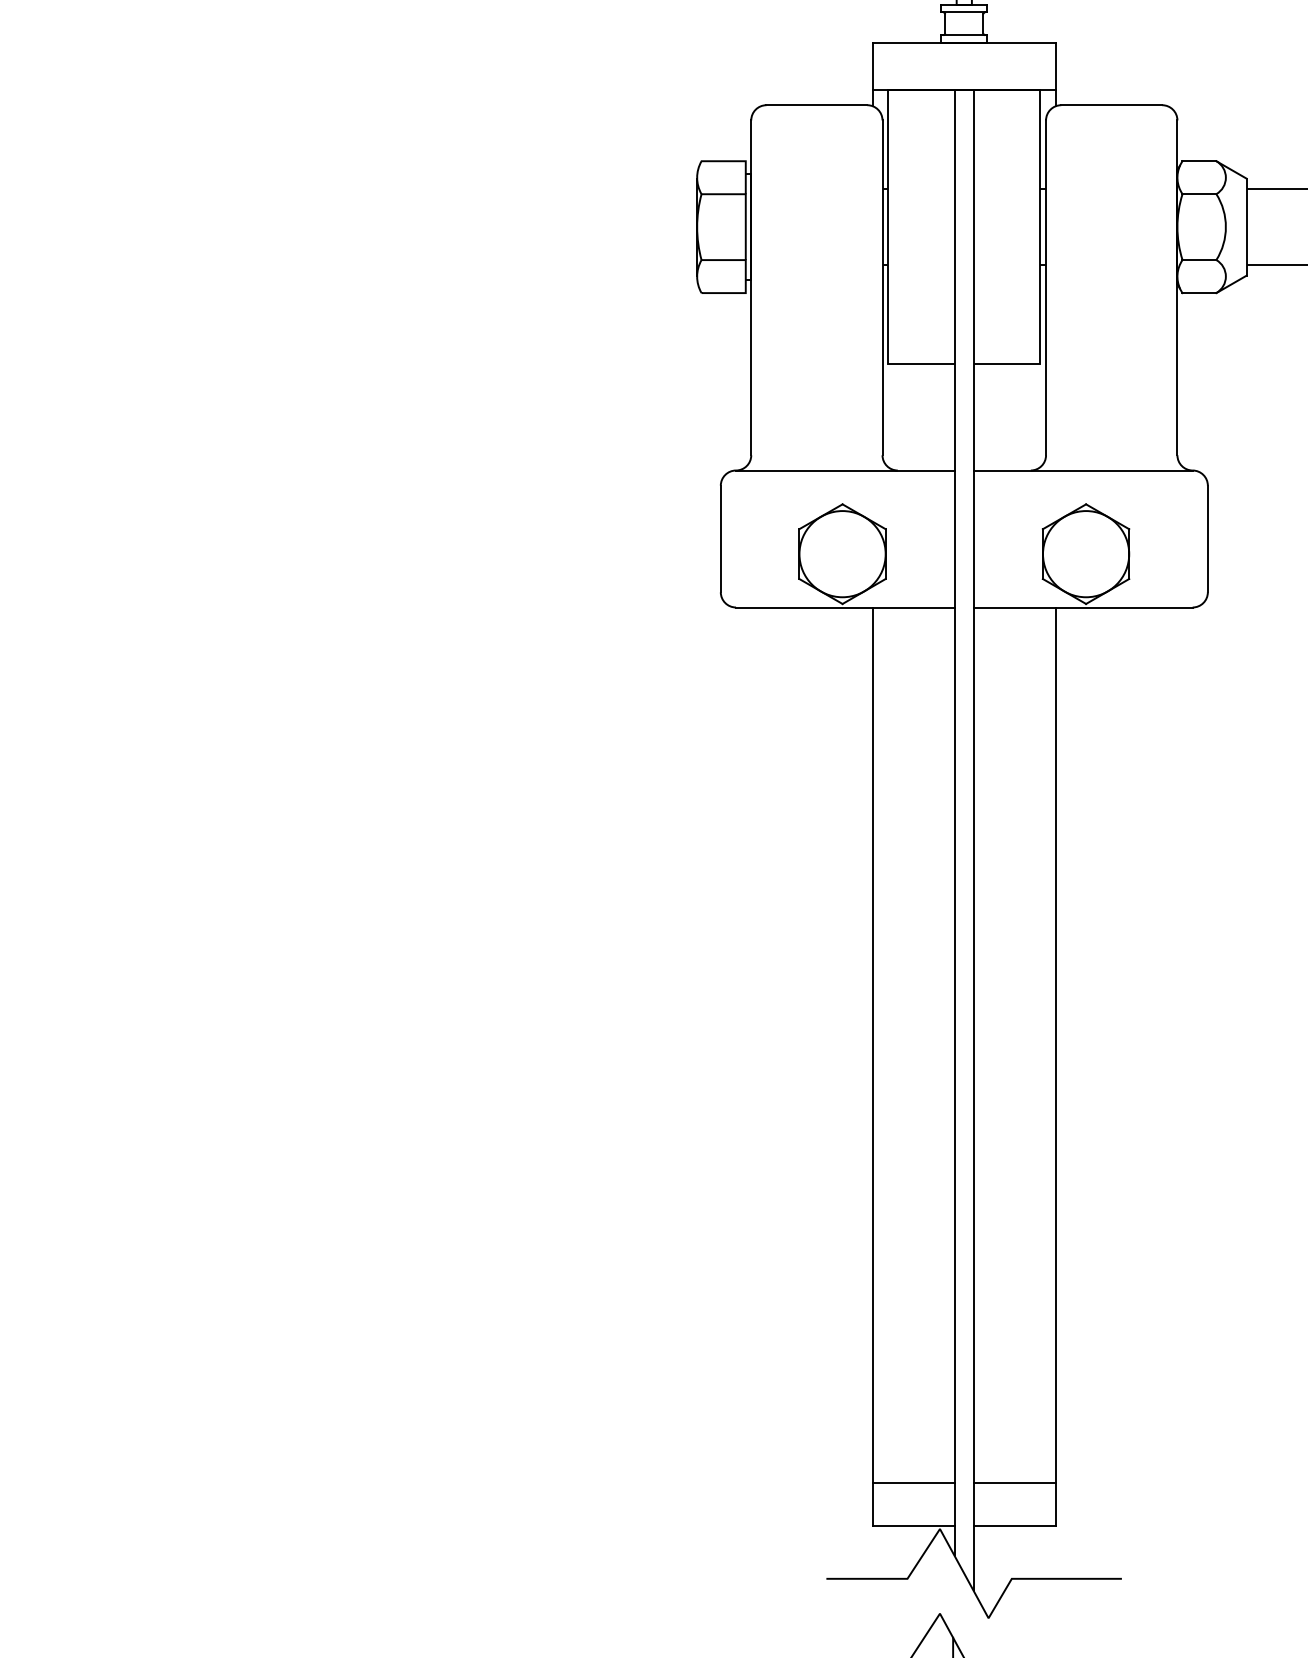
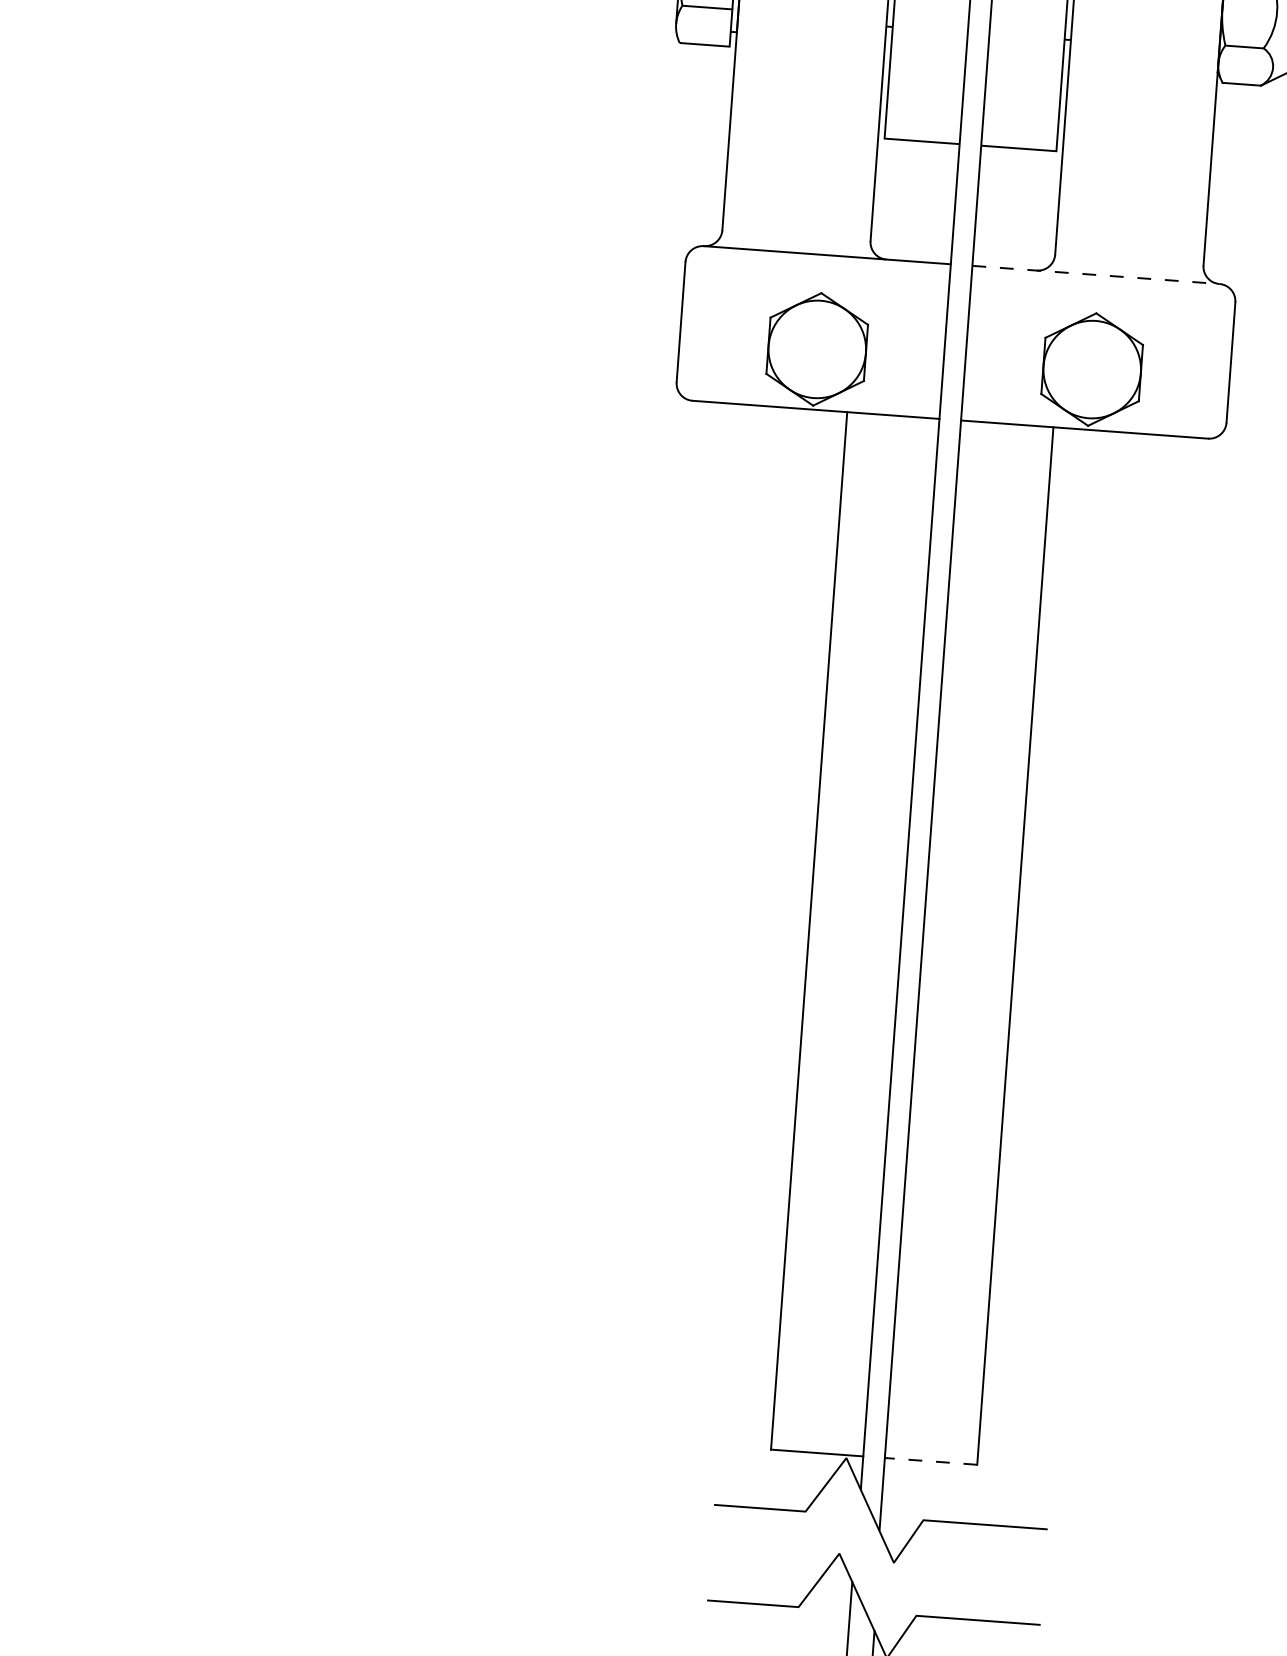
line: (1083, 470) -> (1096, 274), solid -> dashed
line: (913, 1482) -> (820, 1403), removed
line: (1014, 1482) -> (934, 1411), removed
line: (1014, 1526) -> (930, 1461), solid -> dashed

